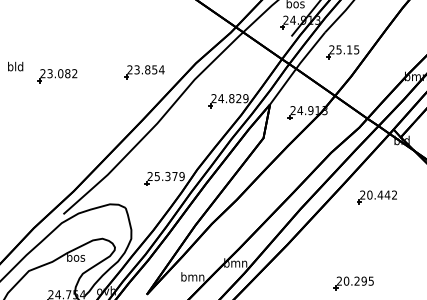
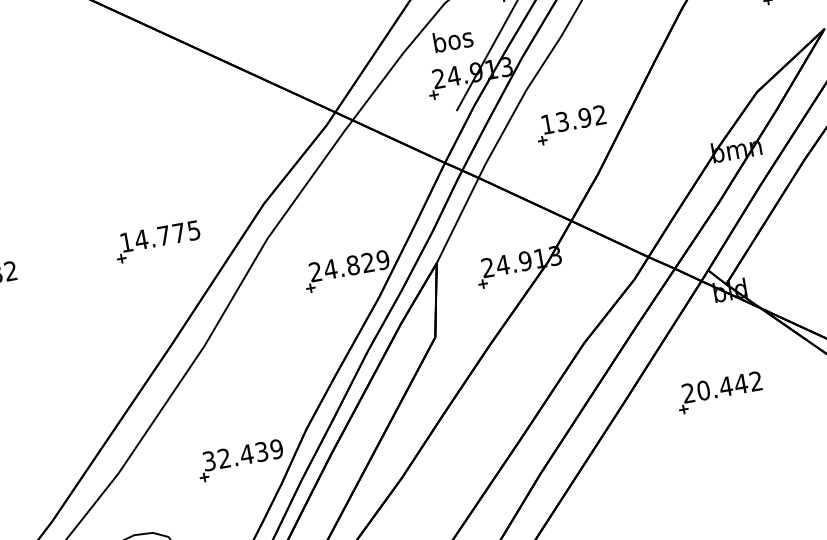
text: (344, 49) -> (573, 118), 25.15 -> 13.92
text: (145, 69) -> (159, 235), 23.854 -> 14.775
text: (162, 176) -> (235, 456), 25.379 -> 32.439
part: (376, 197) -> (718, 393), moved

